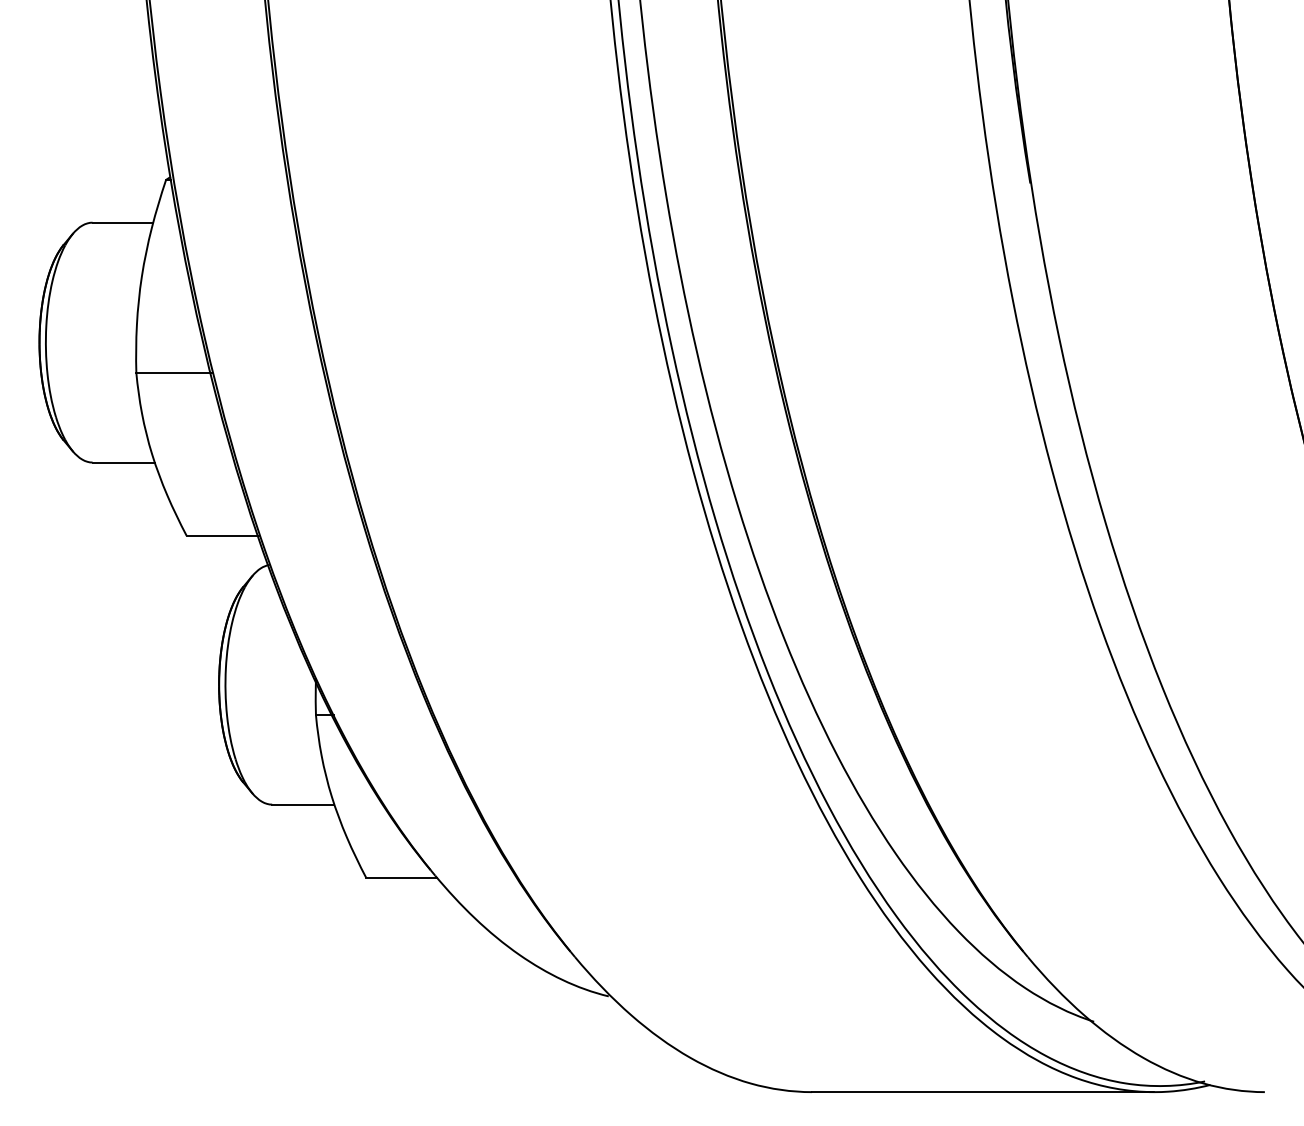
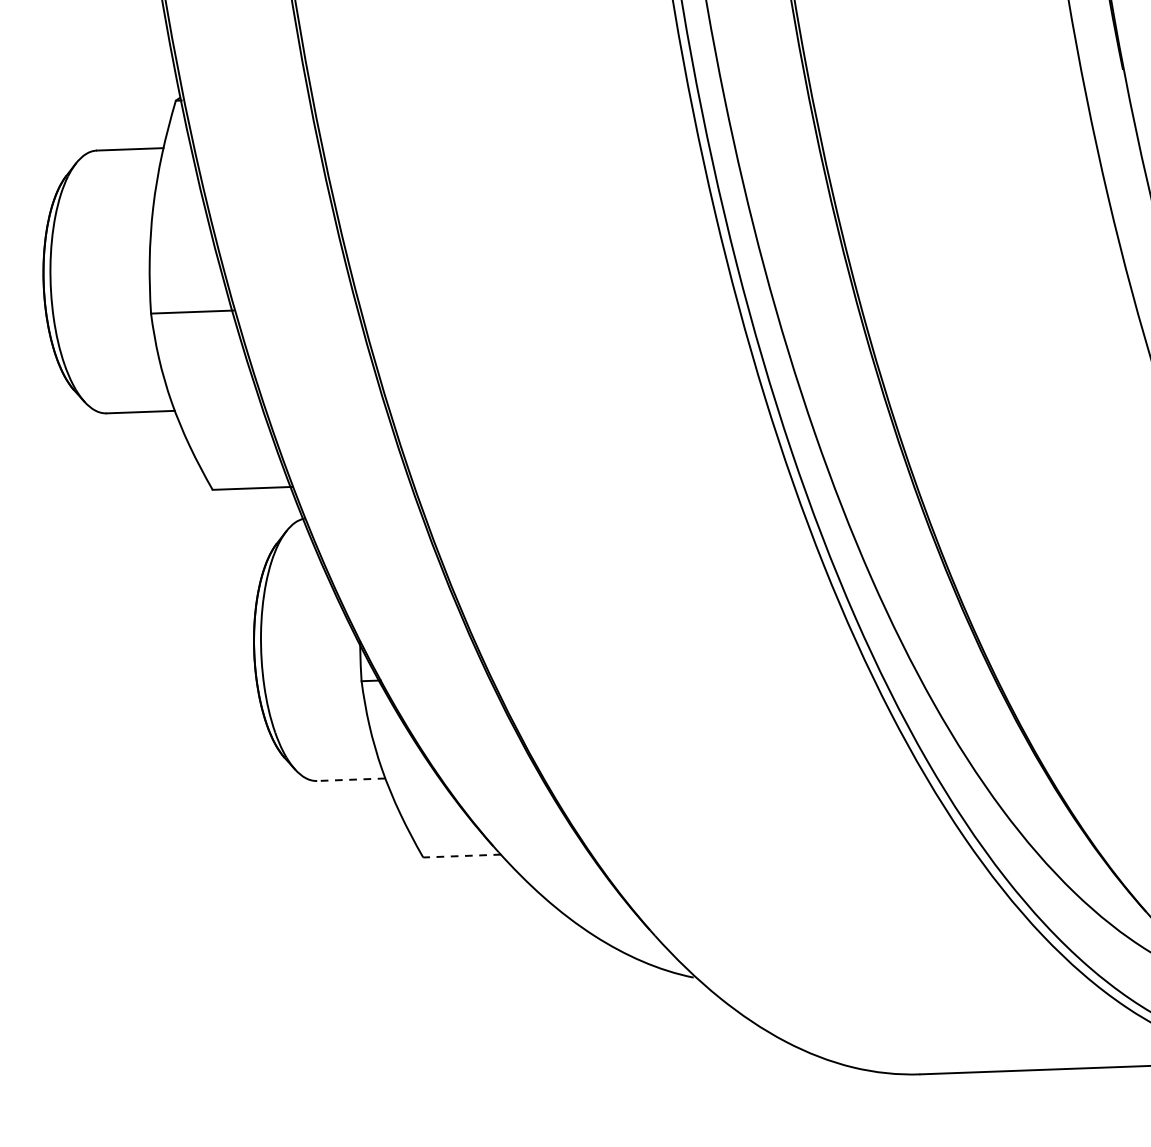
line: (302, 804) -> (350, 779), solid -> dashed
line: (401, 877) -> (461, 855), solid -> dashed

